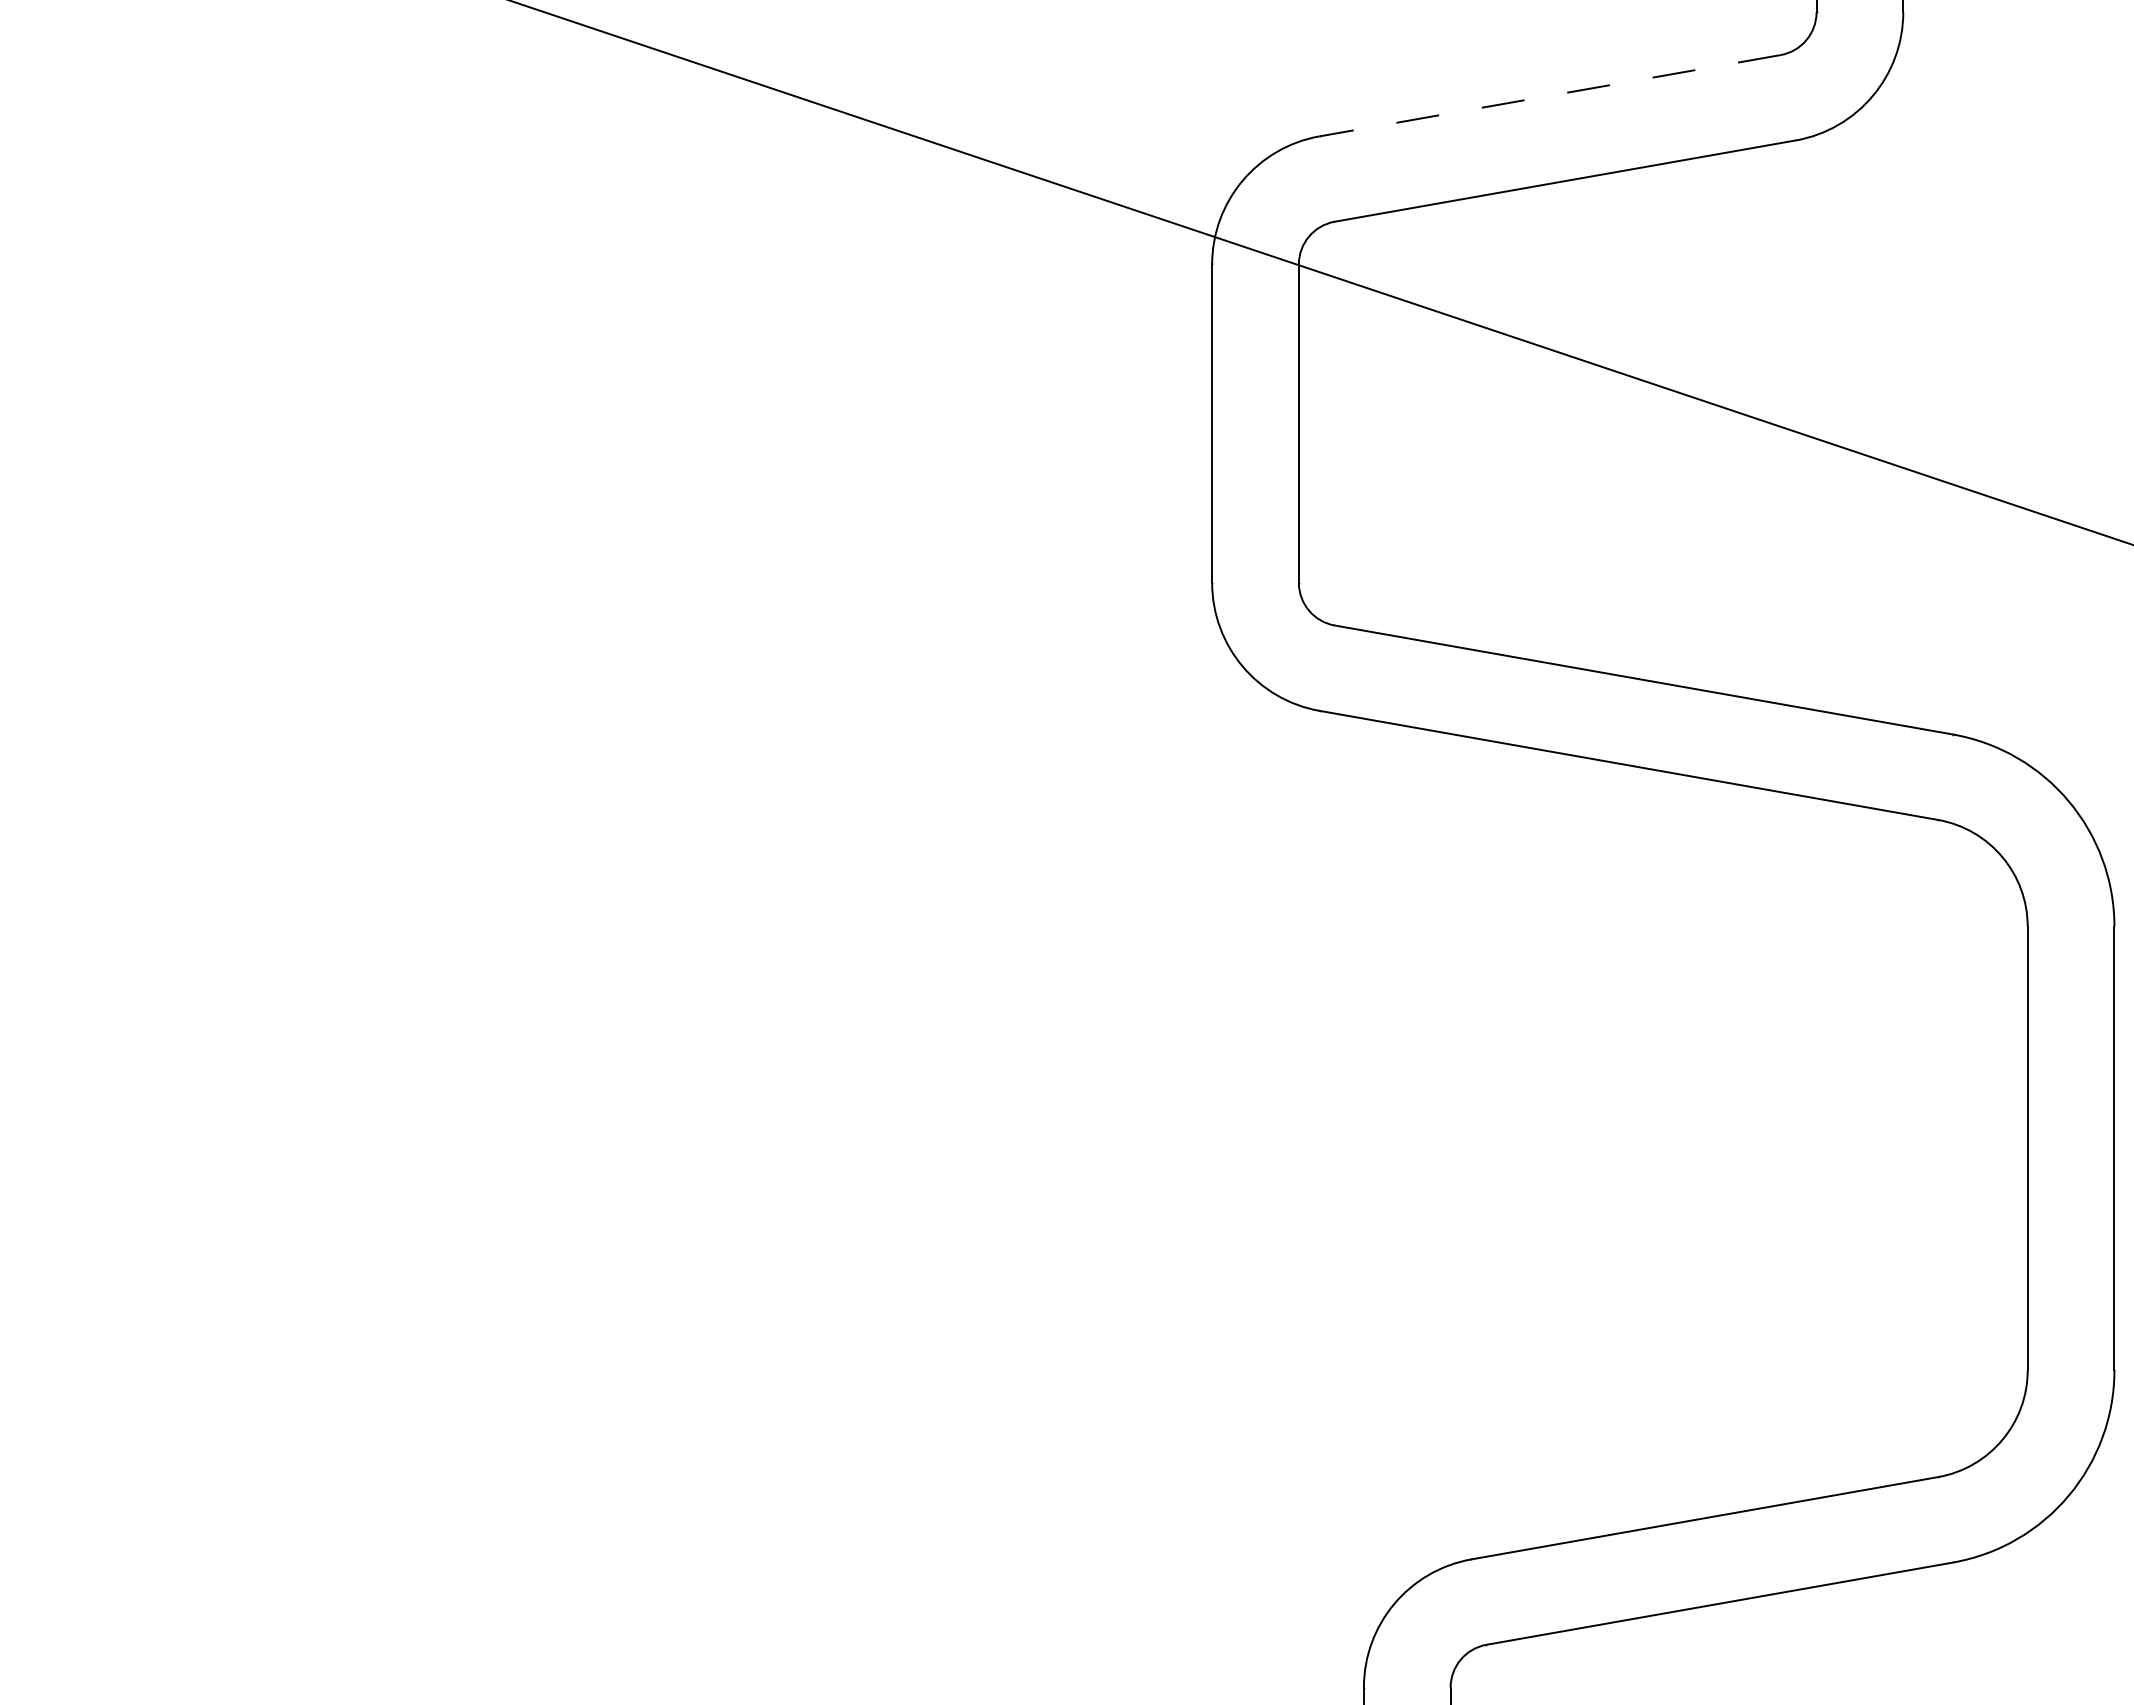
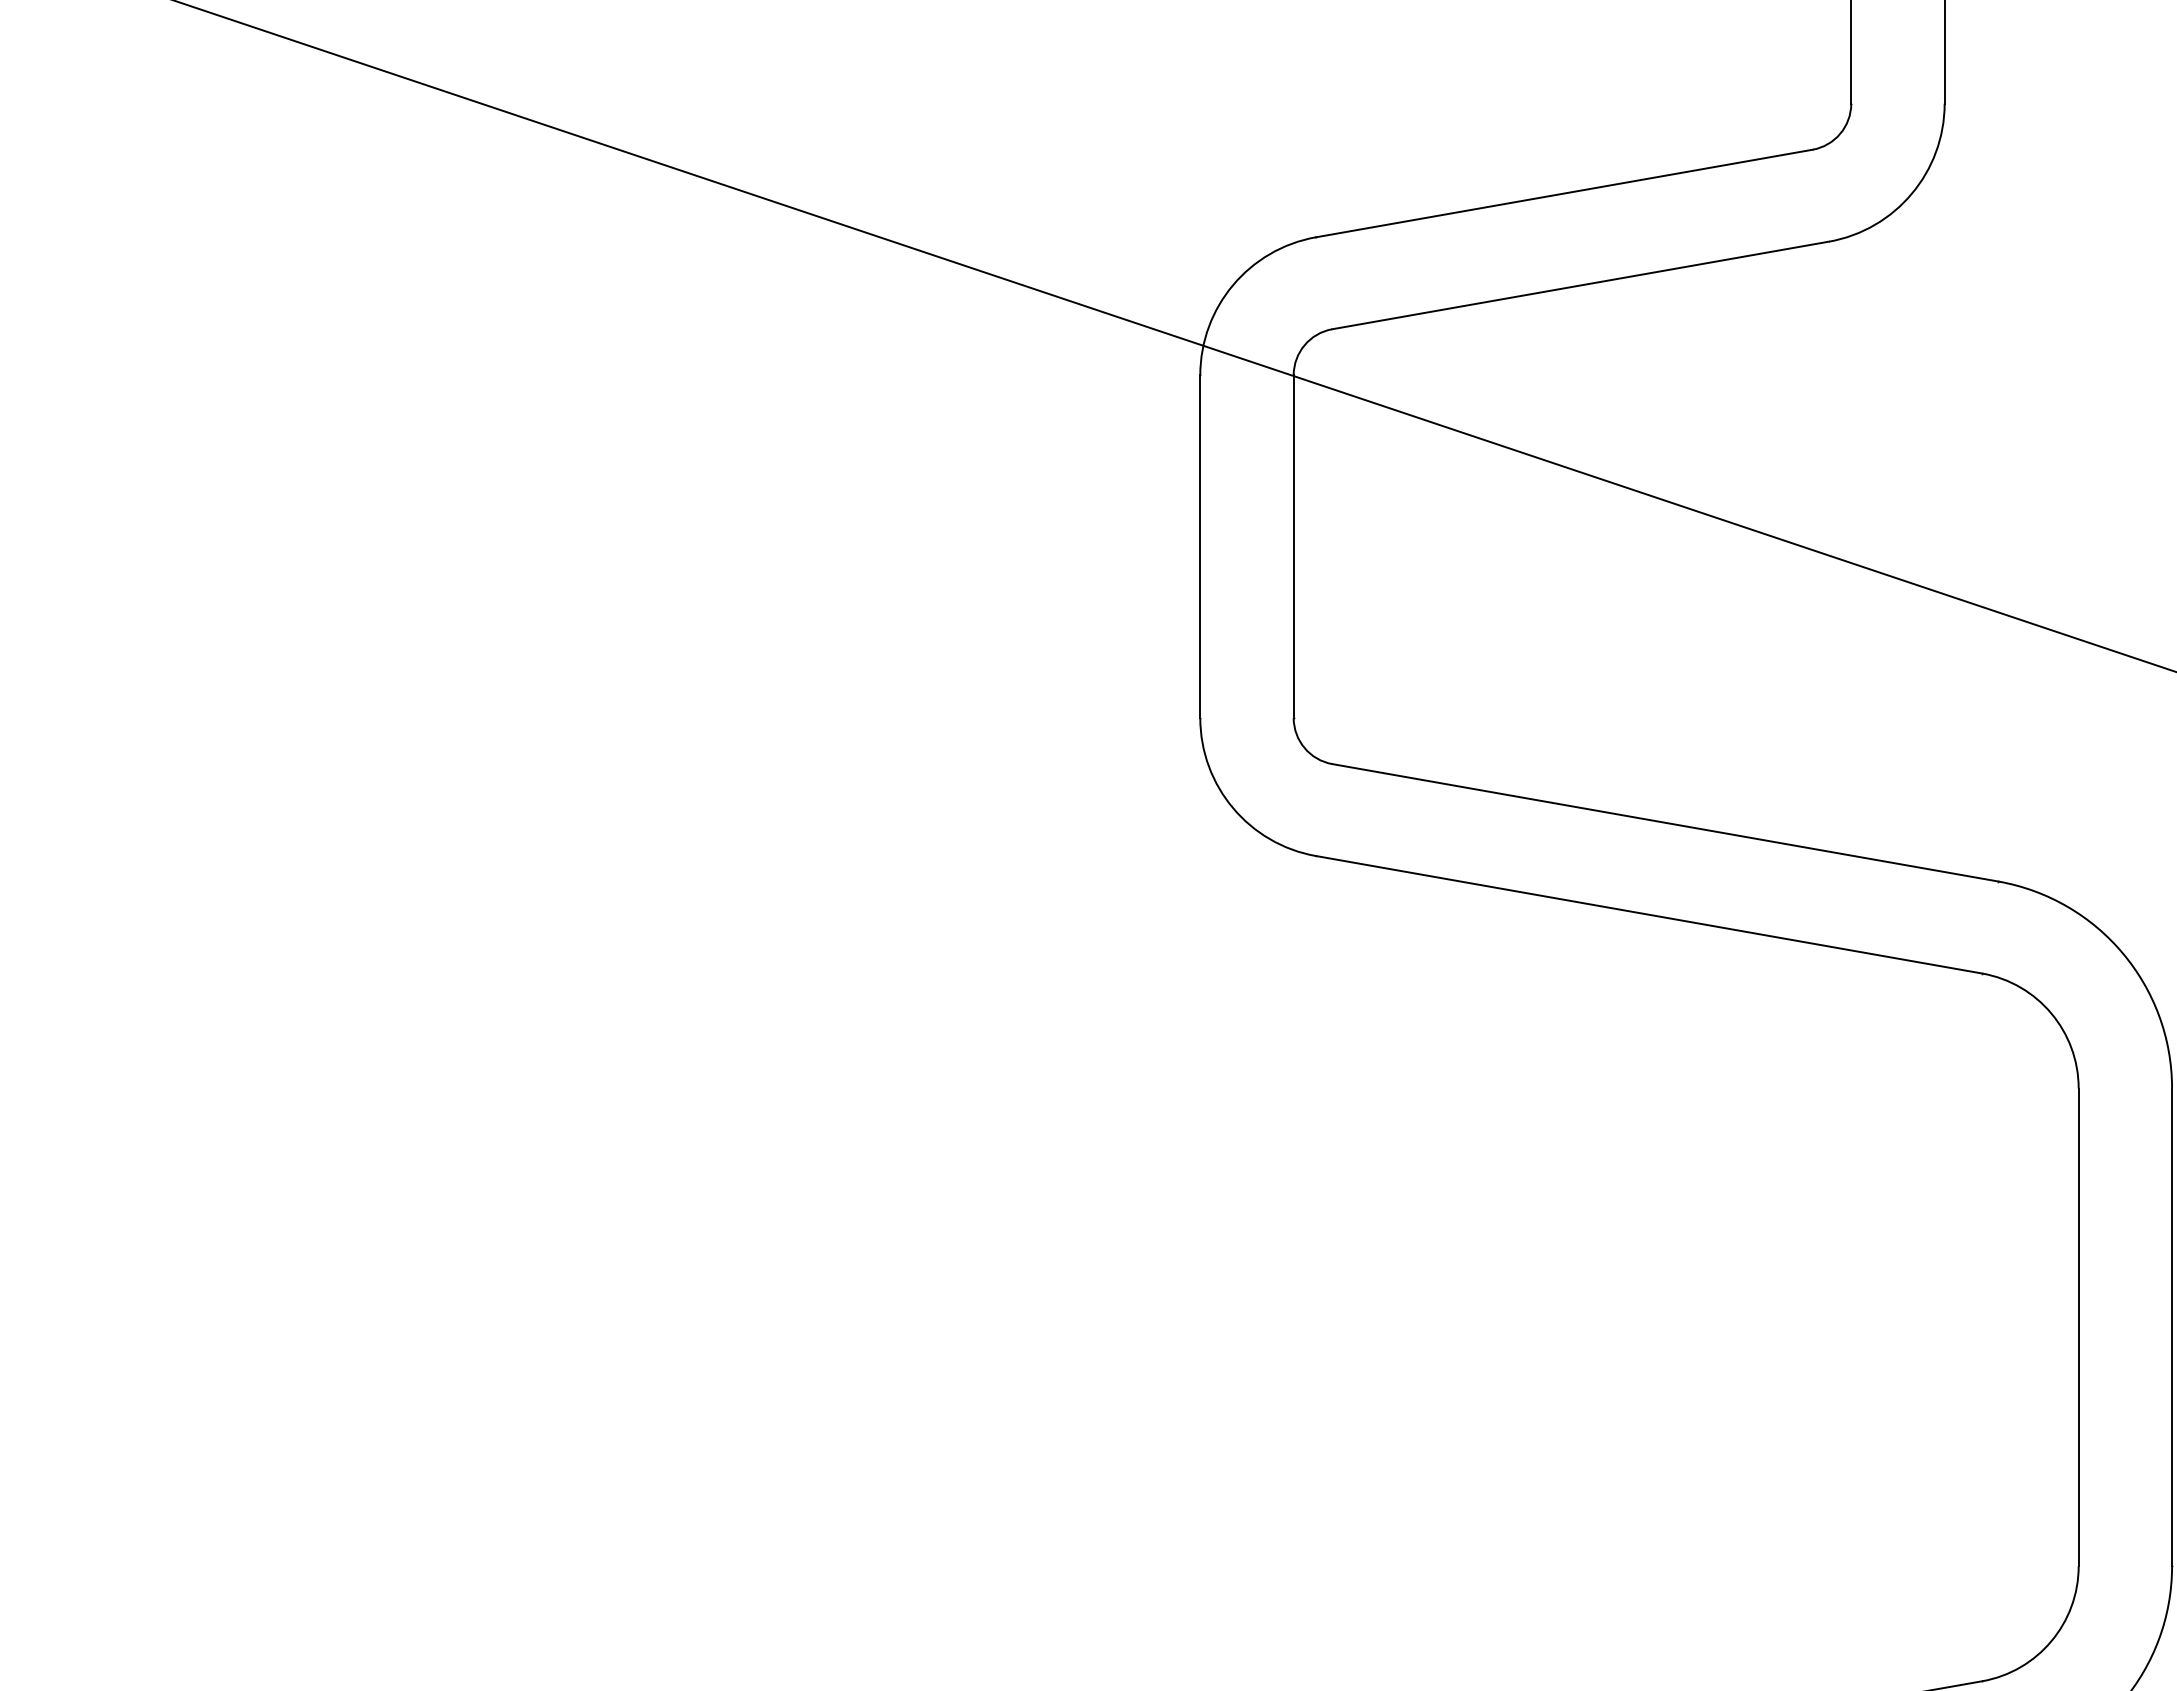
line: (1549, 95) -> (1563, 193), dashed -> solid

